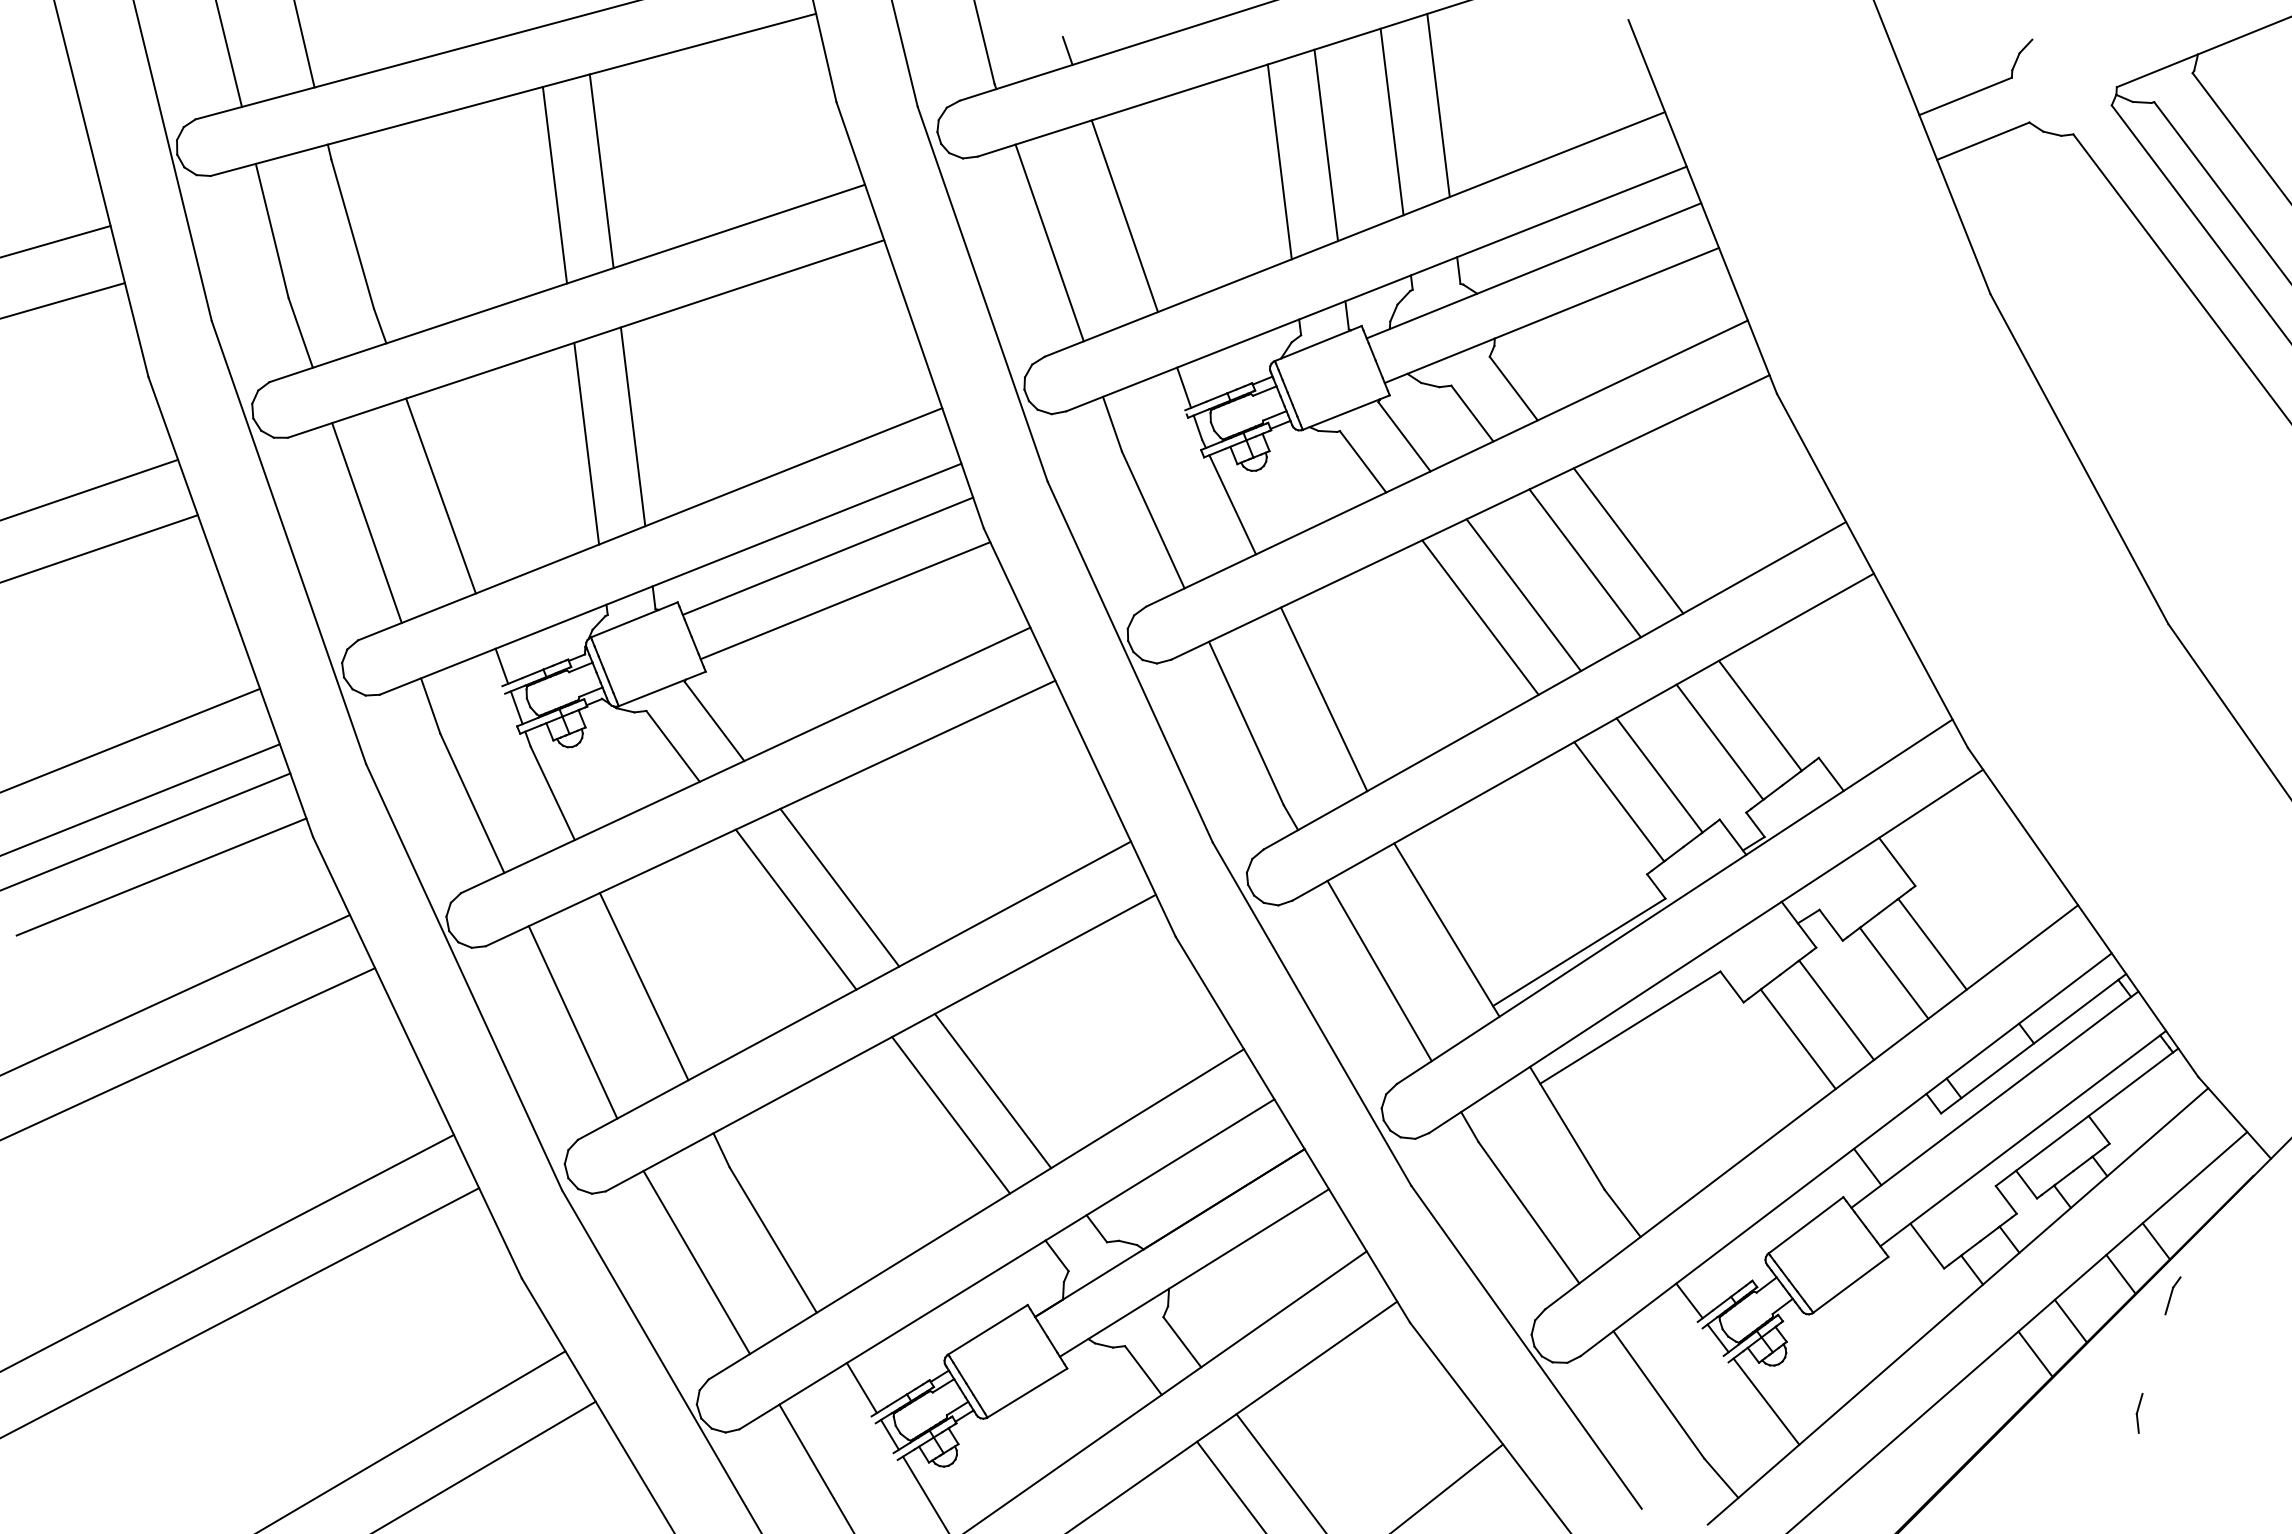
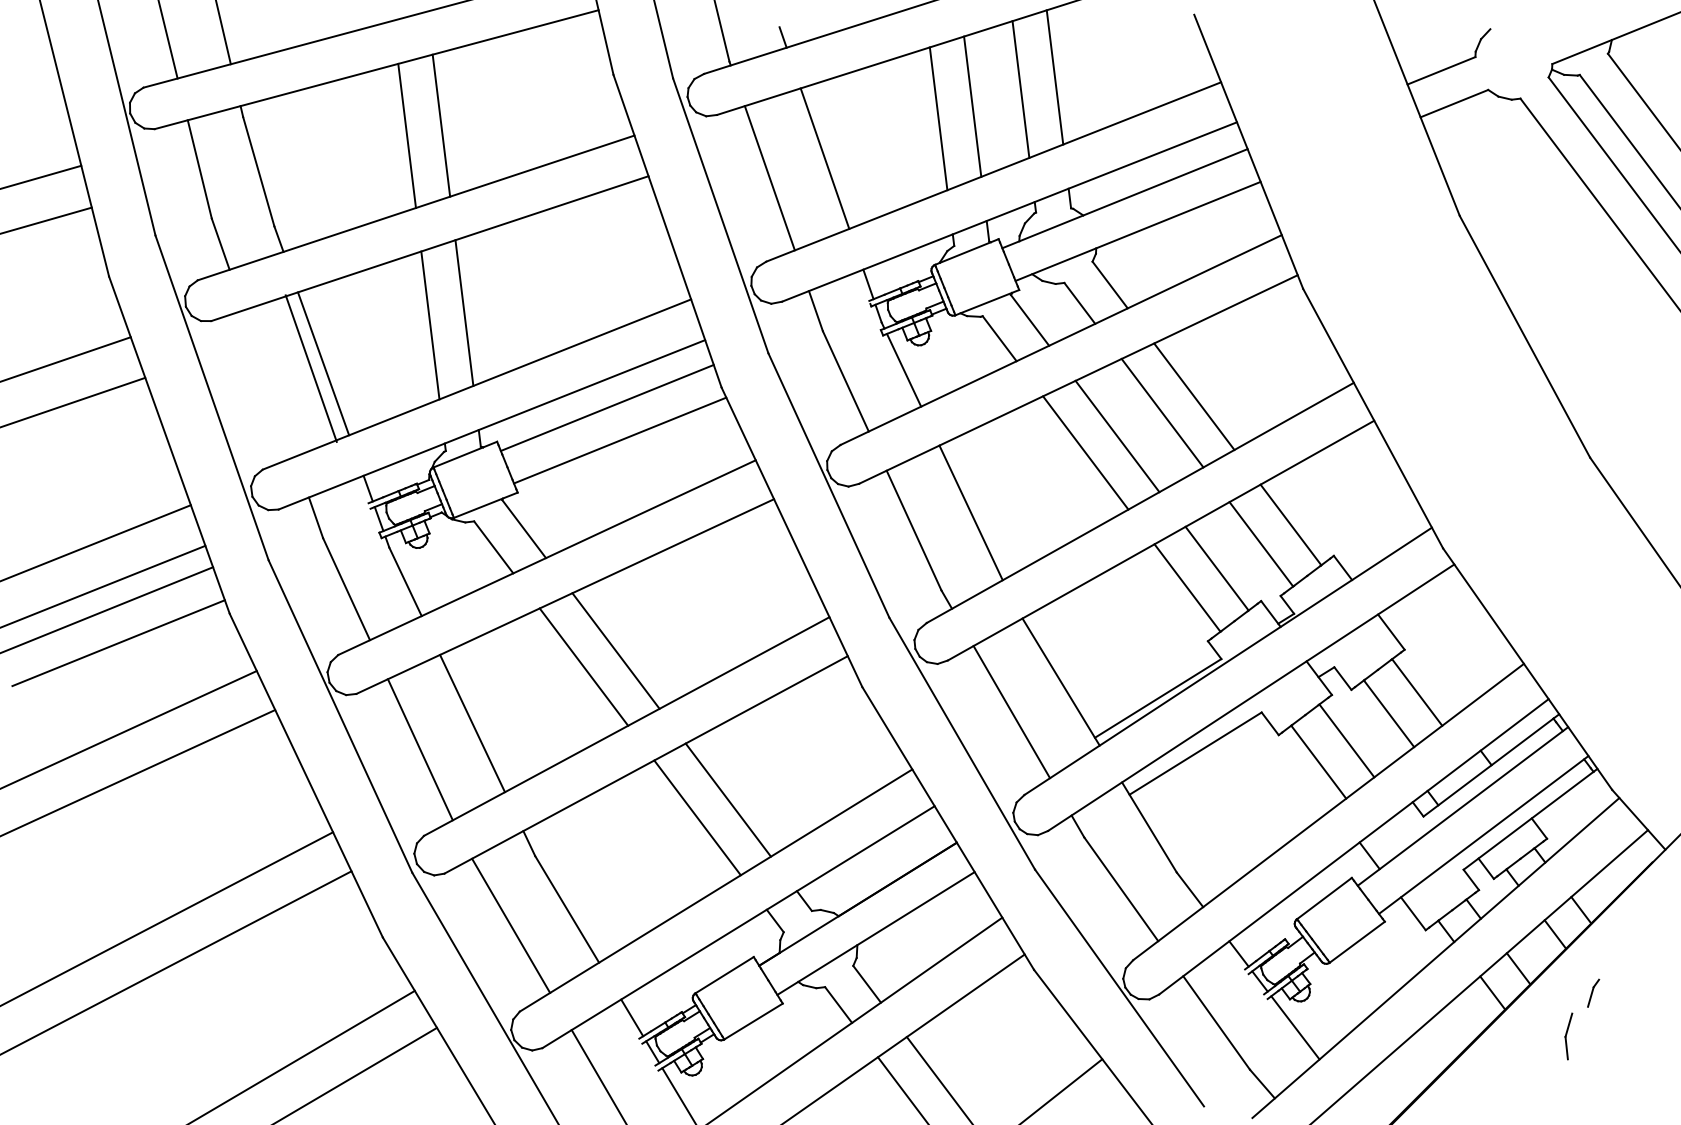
line: (365, 522) -> (310, 368), moved
part: (2172, 1294) -> (1593, 992), moved
part: (2140, 1413) -> (1569, 1036), size x1.6

